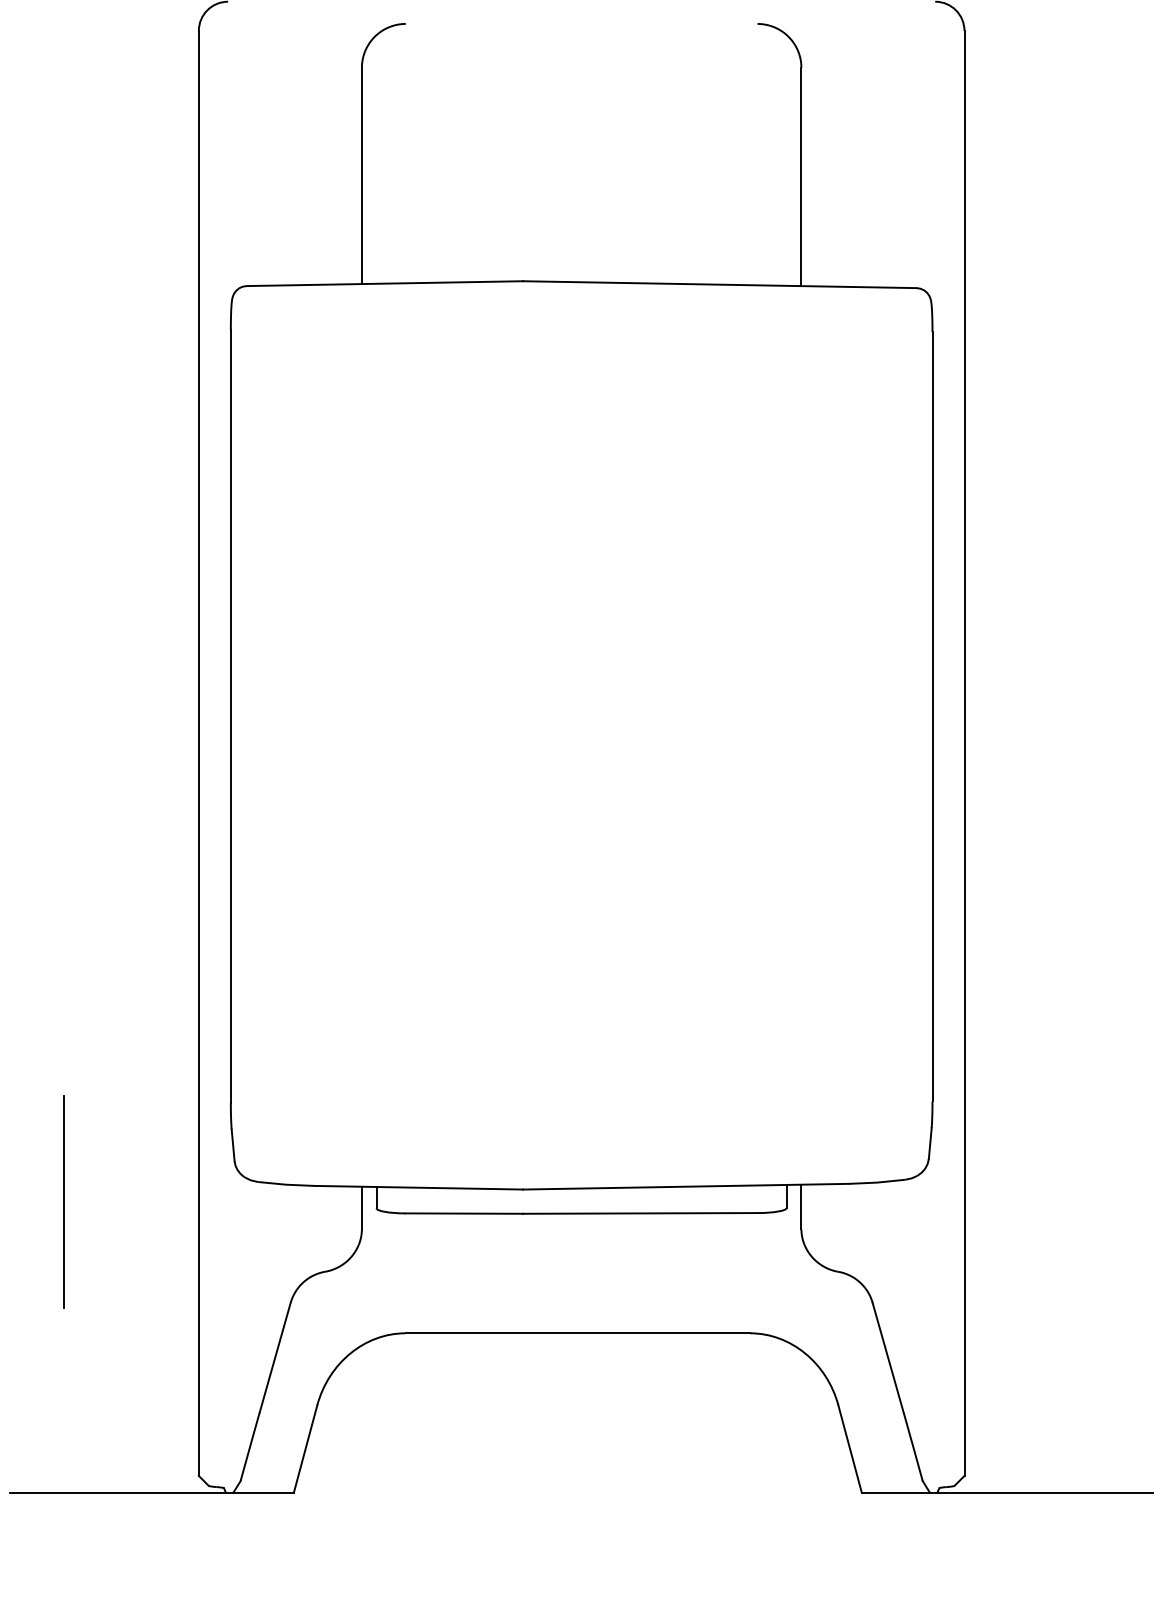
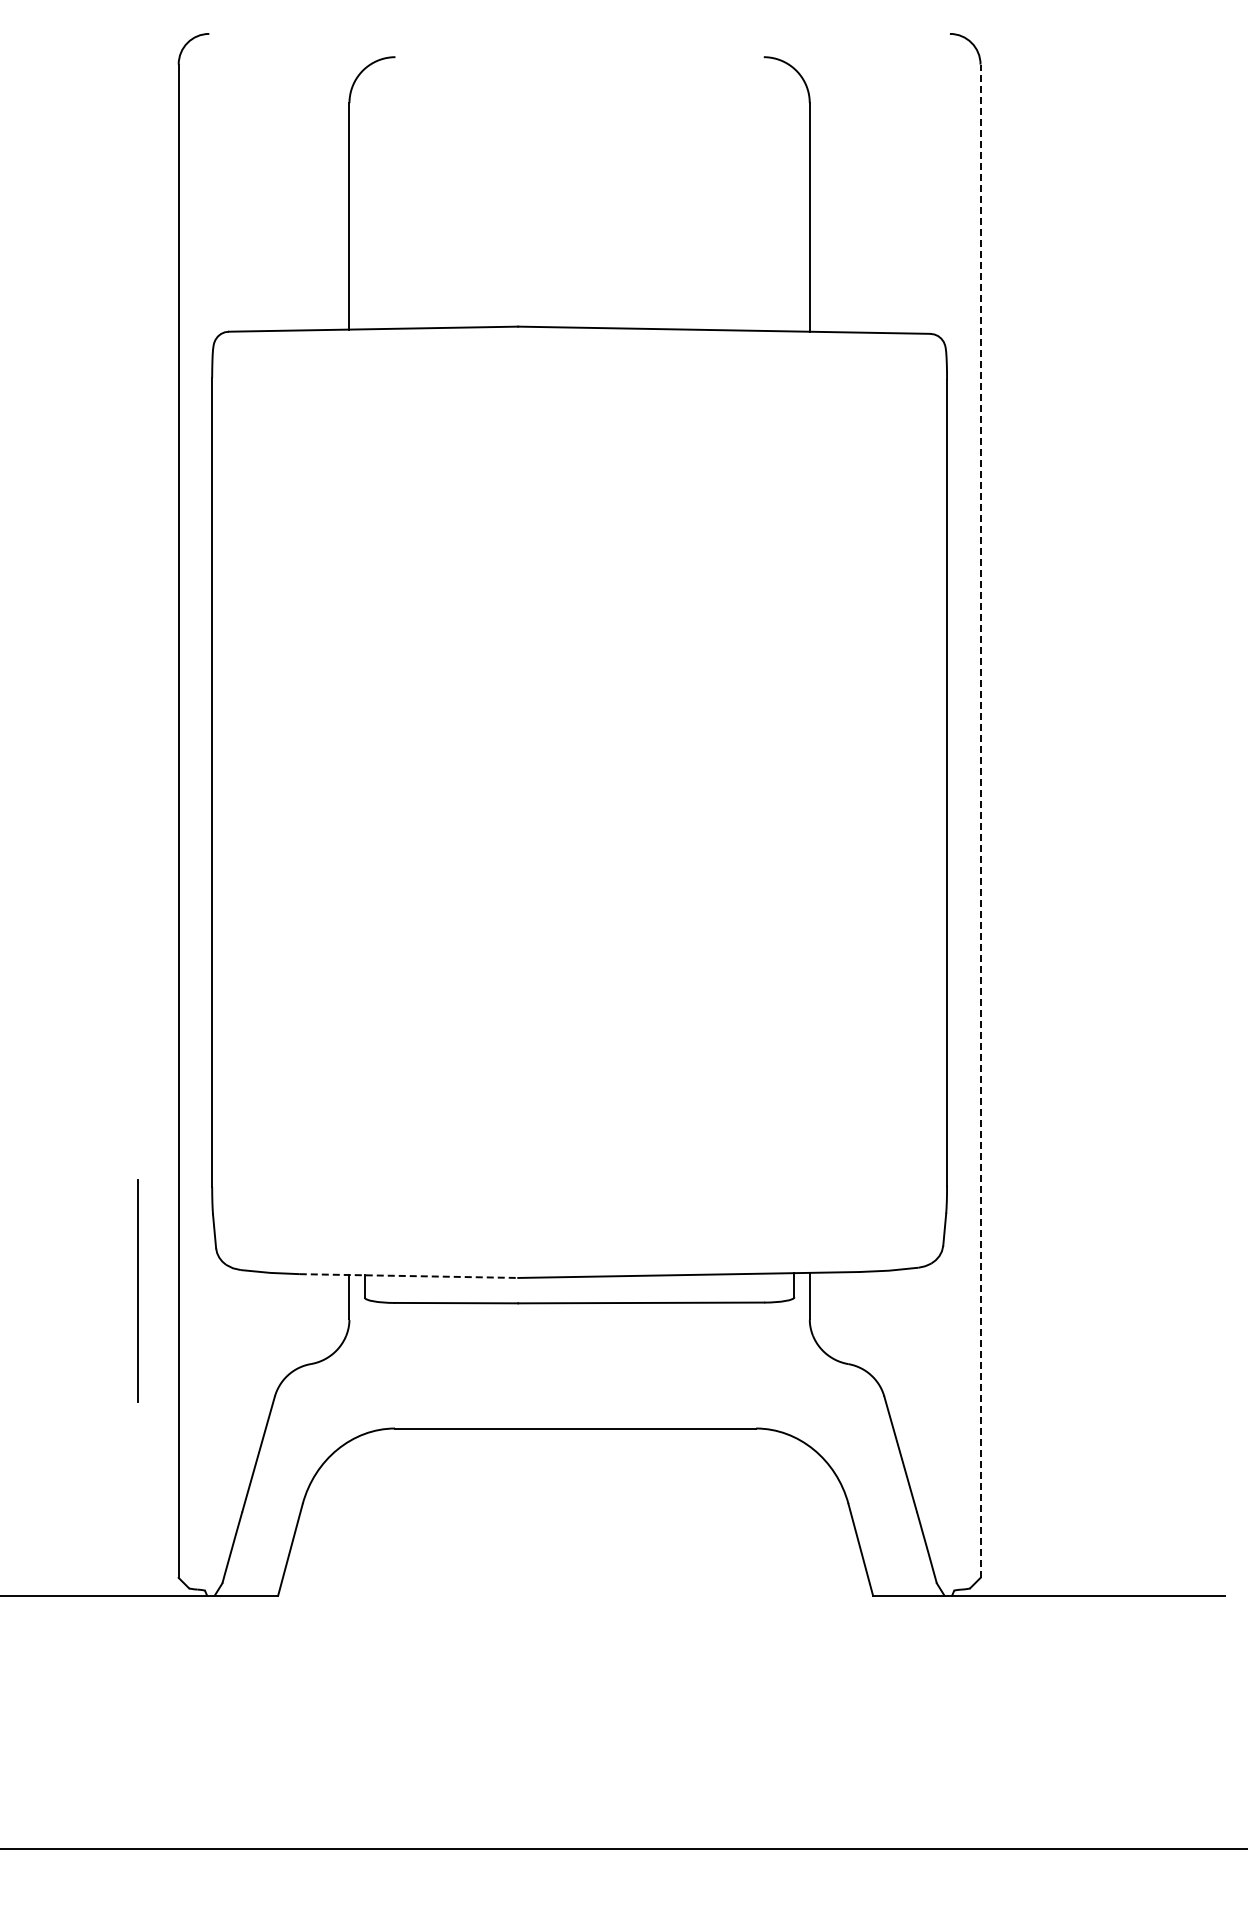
line: (964, 753) -> (980, 821), solid -> dashed
line: (419, 1188) -> (409, 1276), solid -> dashed
line: (64, 1201) -> (137, 1290), moved

